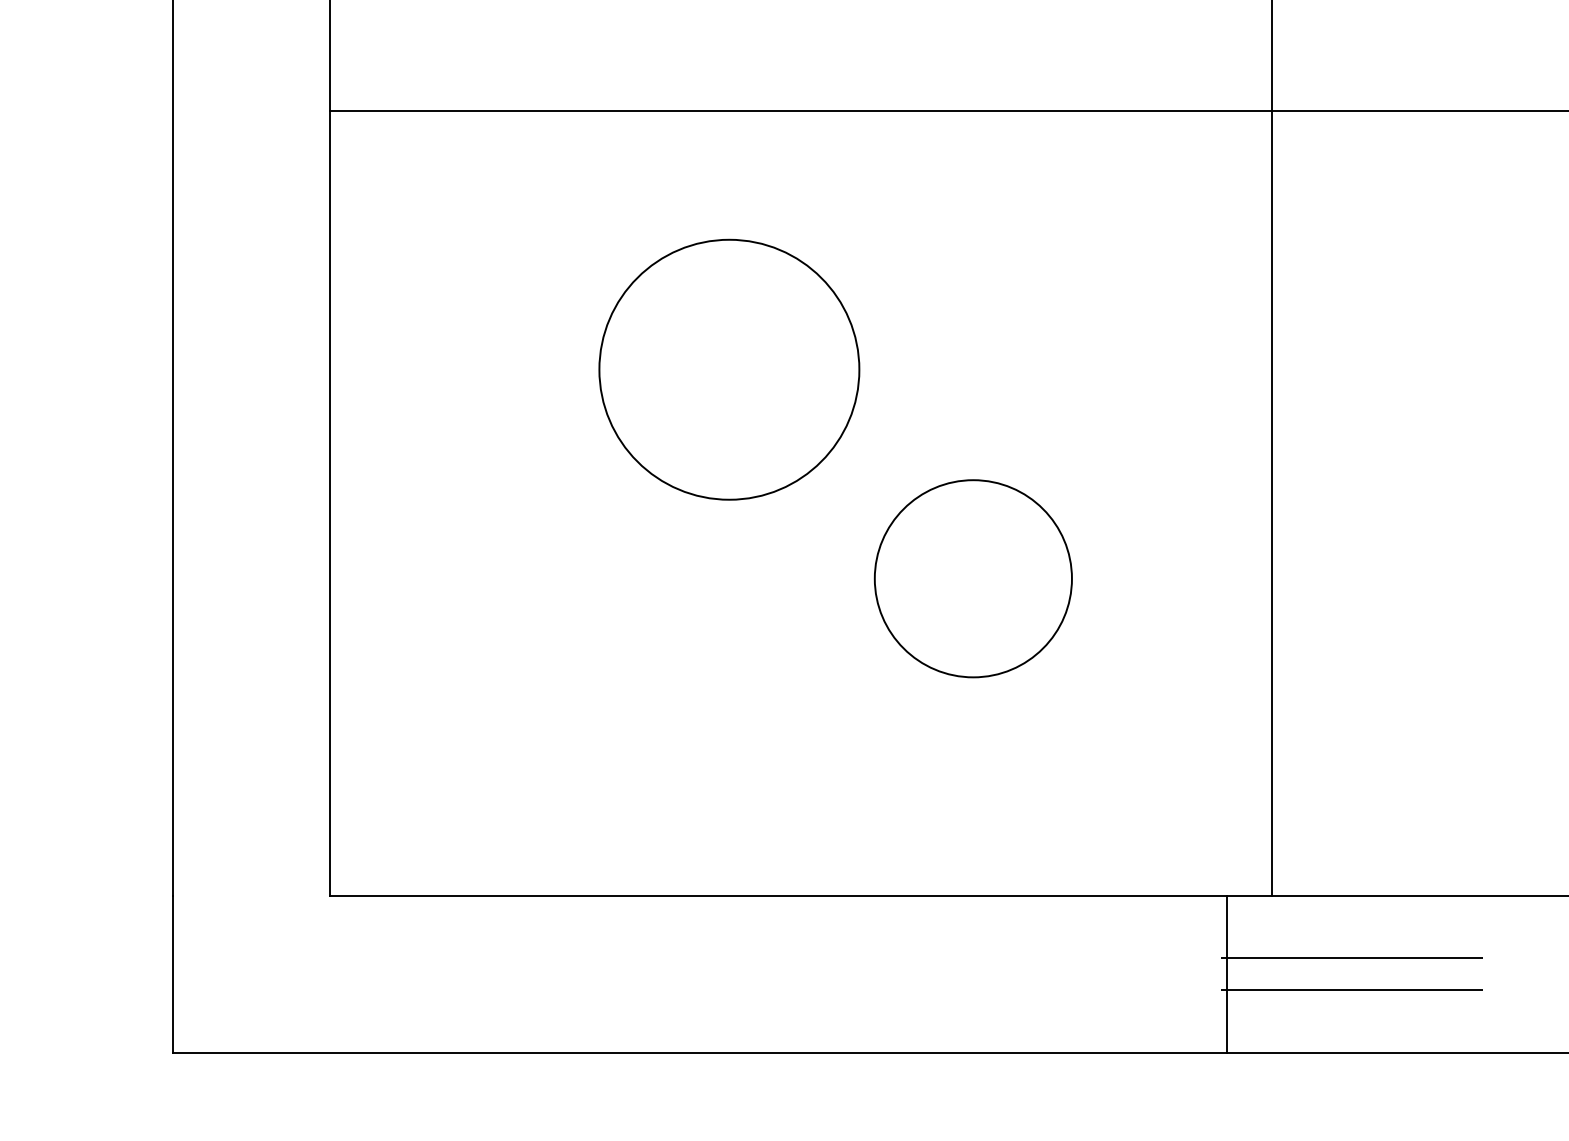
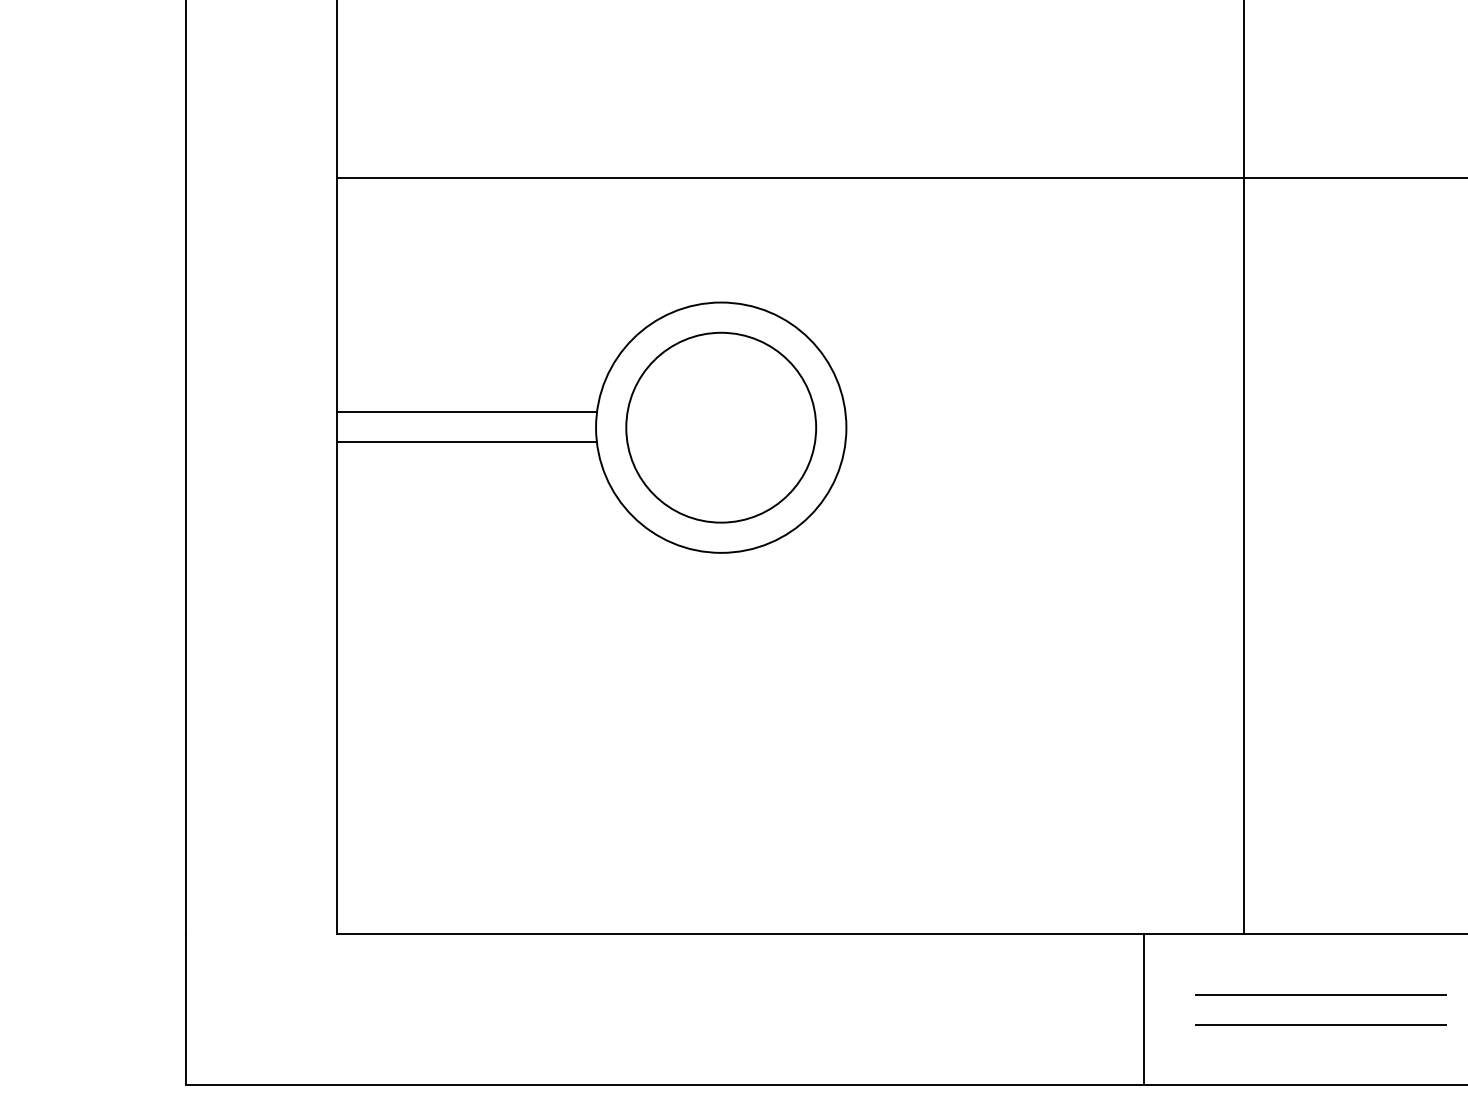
line: (465, 353) -> (467, 412), added
line: (465, 384) -> (467, 441), added
circle: (972, 578) -> (720, 427), moved
line: (1227, 973) -> (1144, 1009), moved

